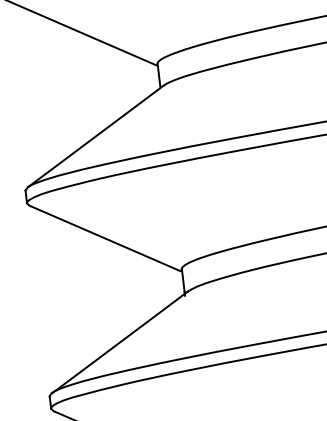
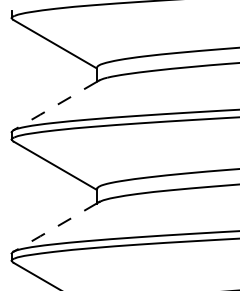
line: (92, 138) -> (54, 106), solid -> dashed
line: (117, 343) -> (54, 227), solid -> dashed

